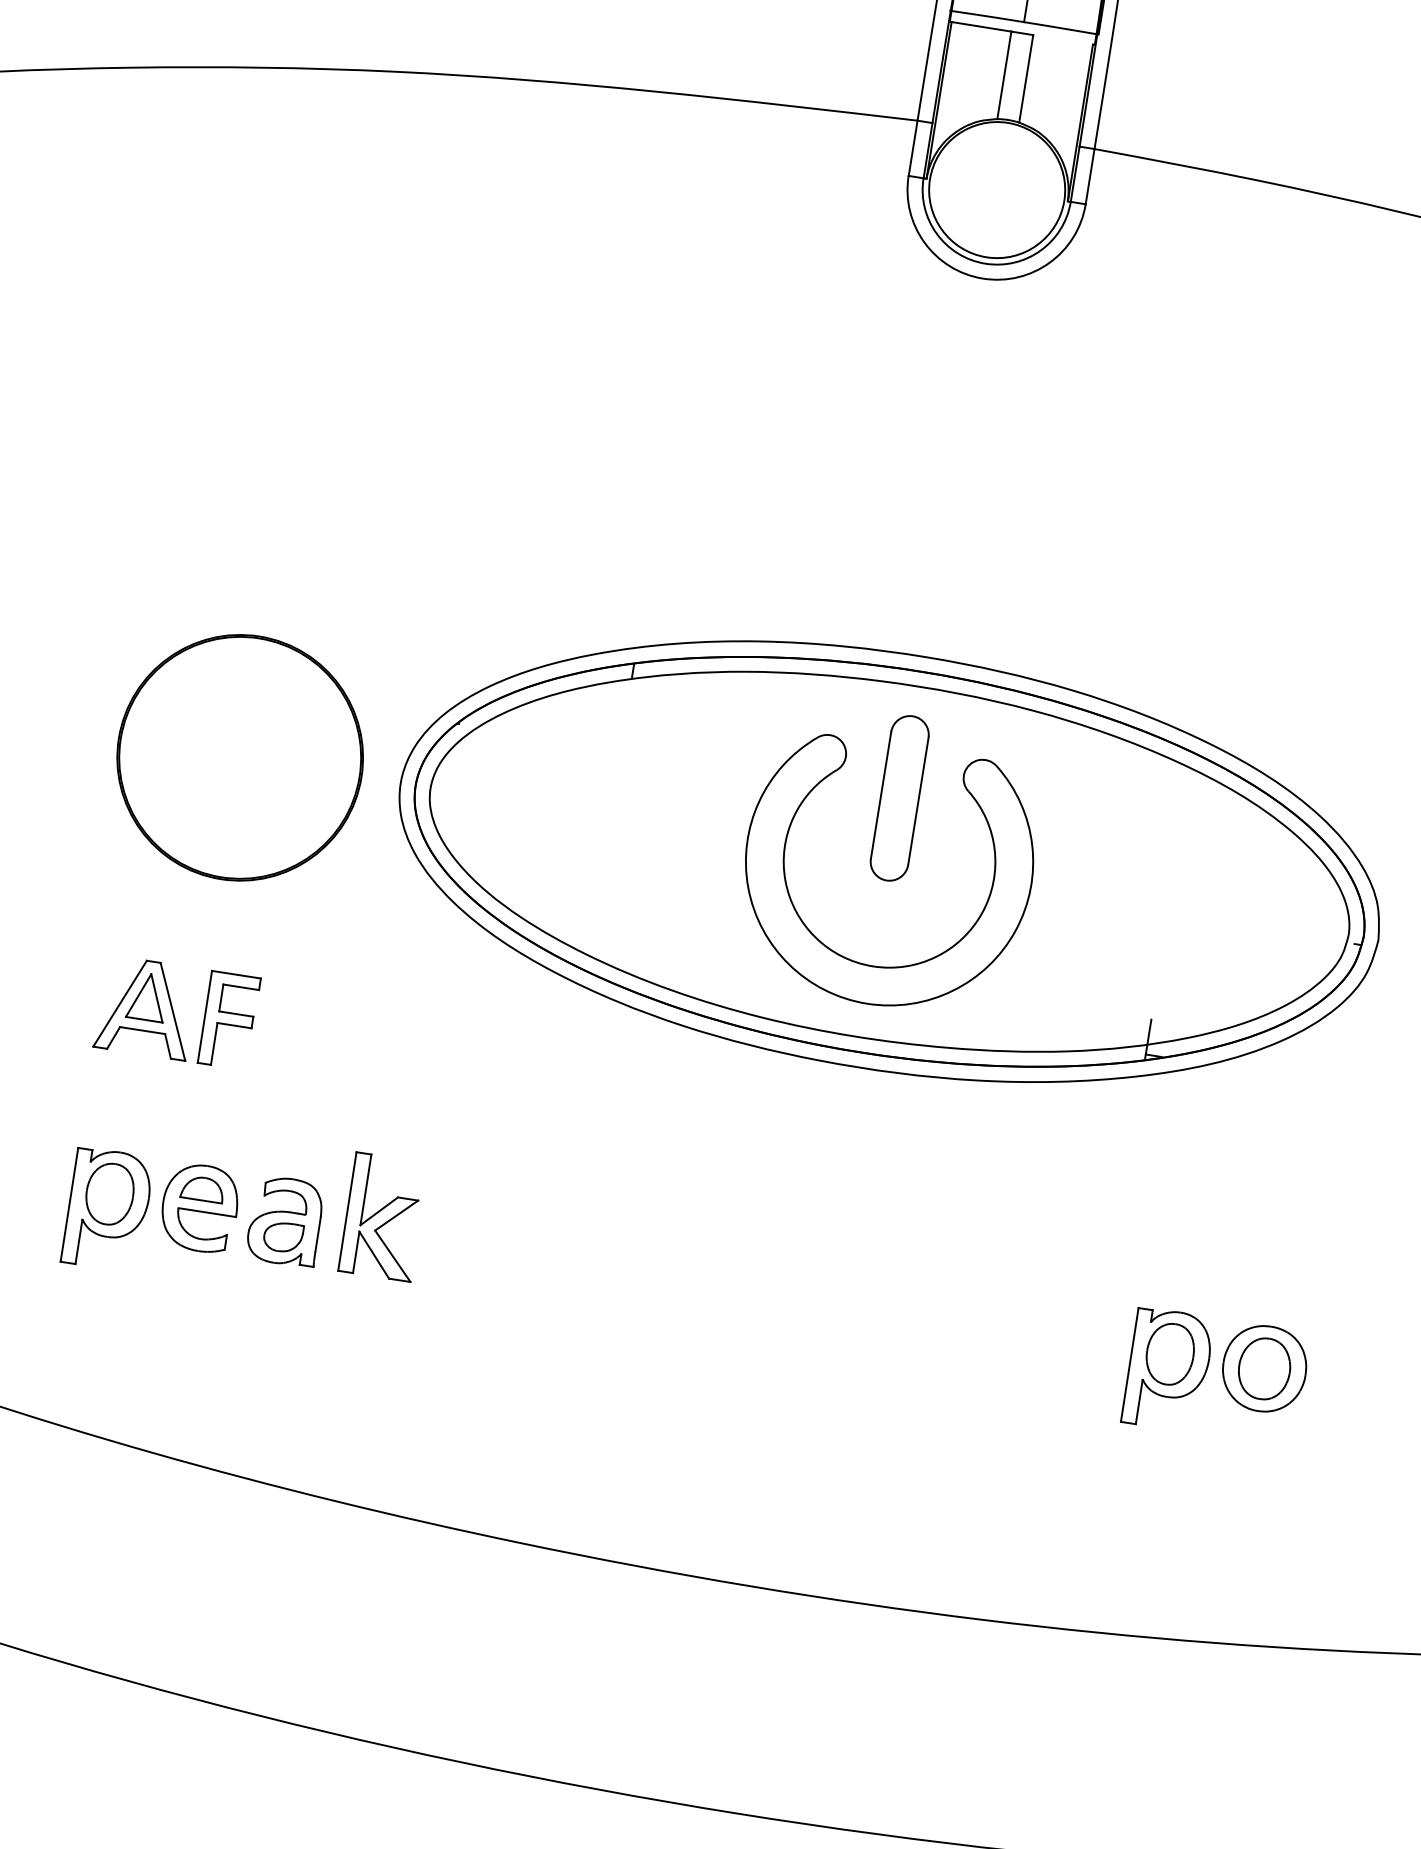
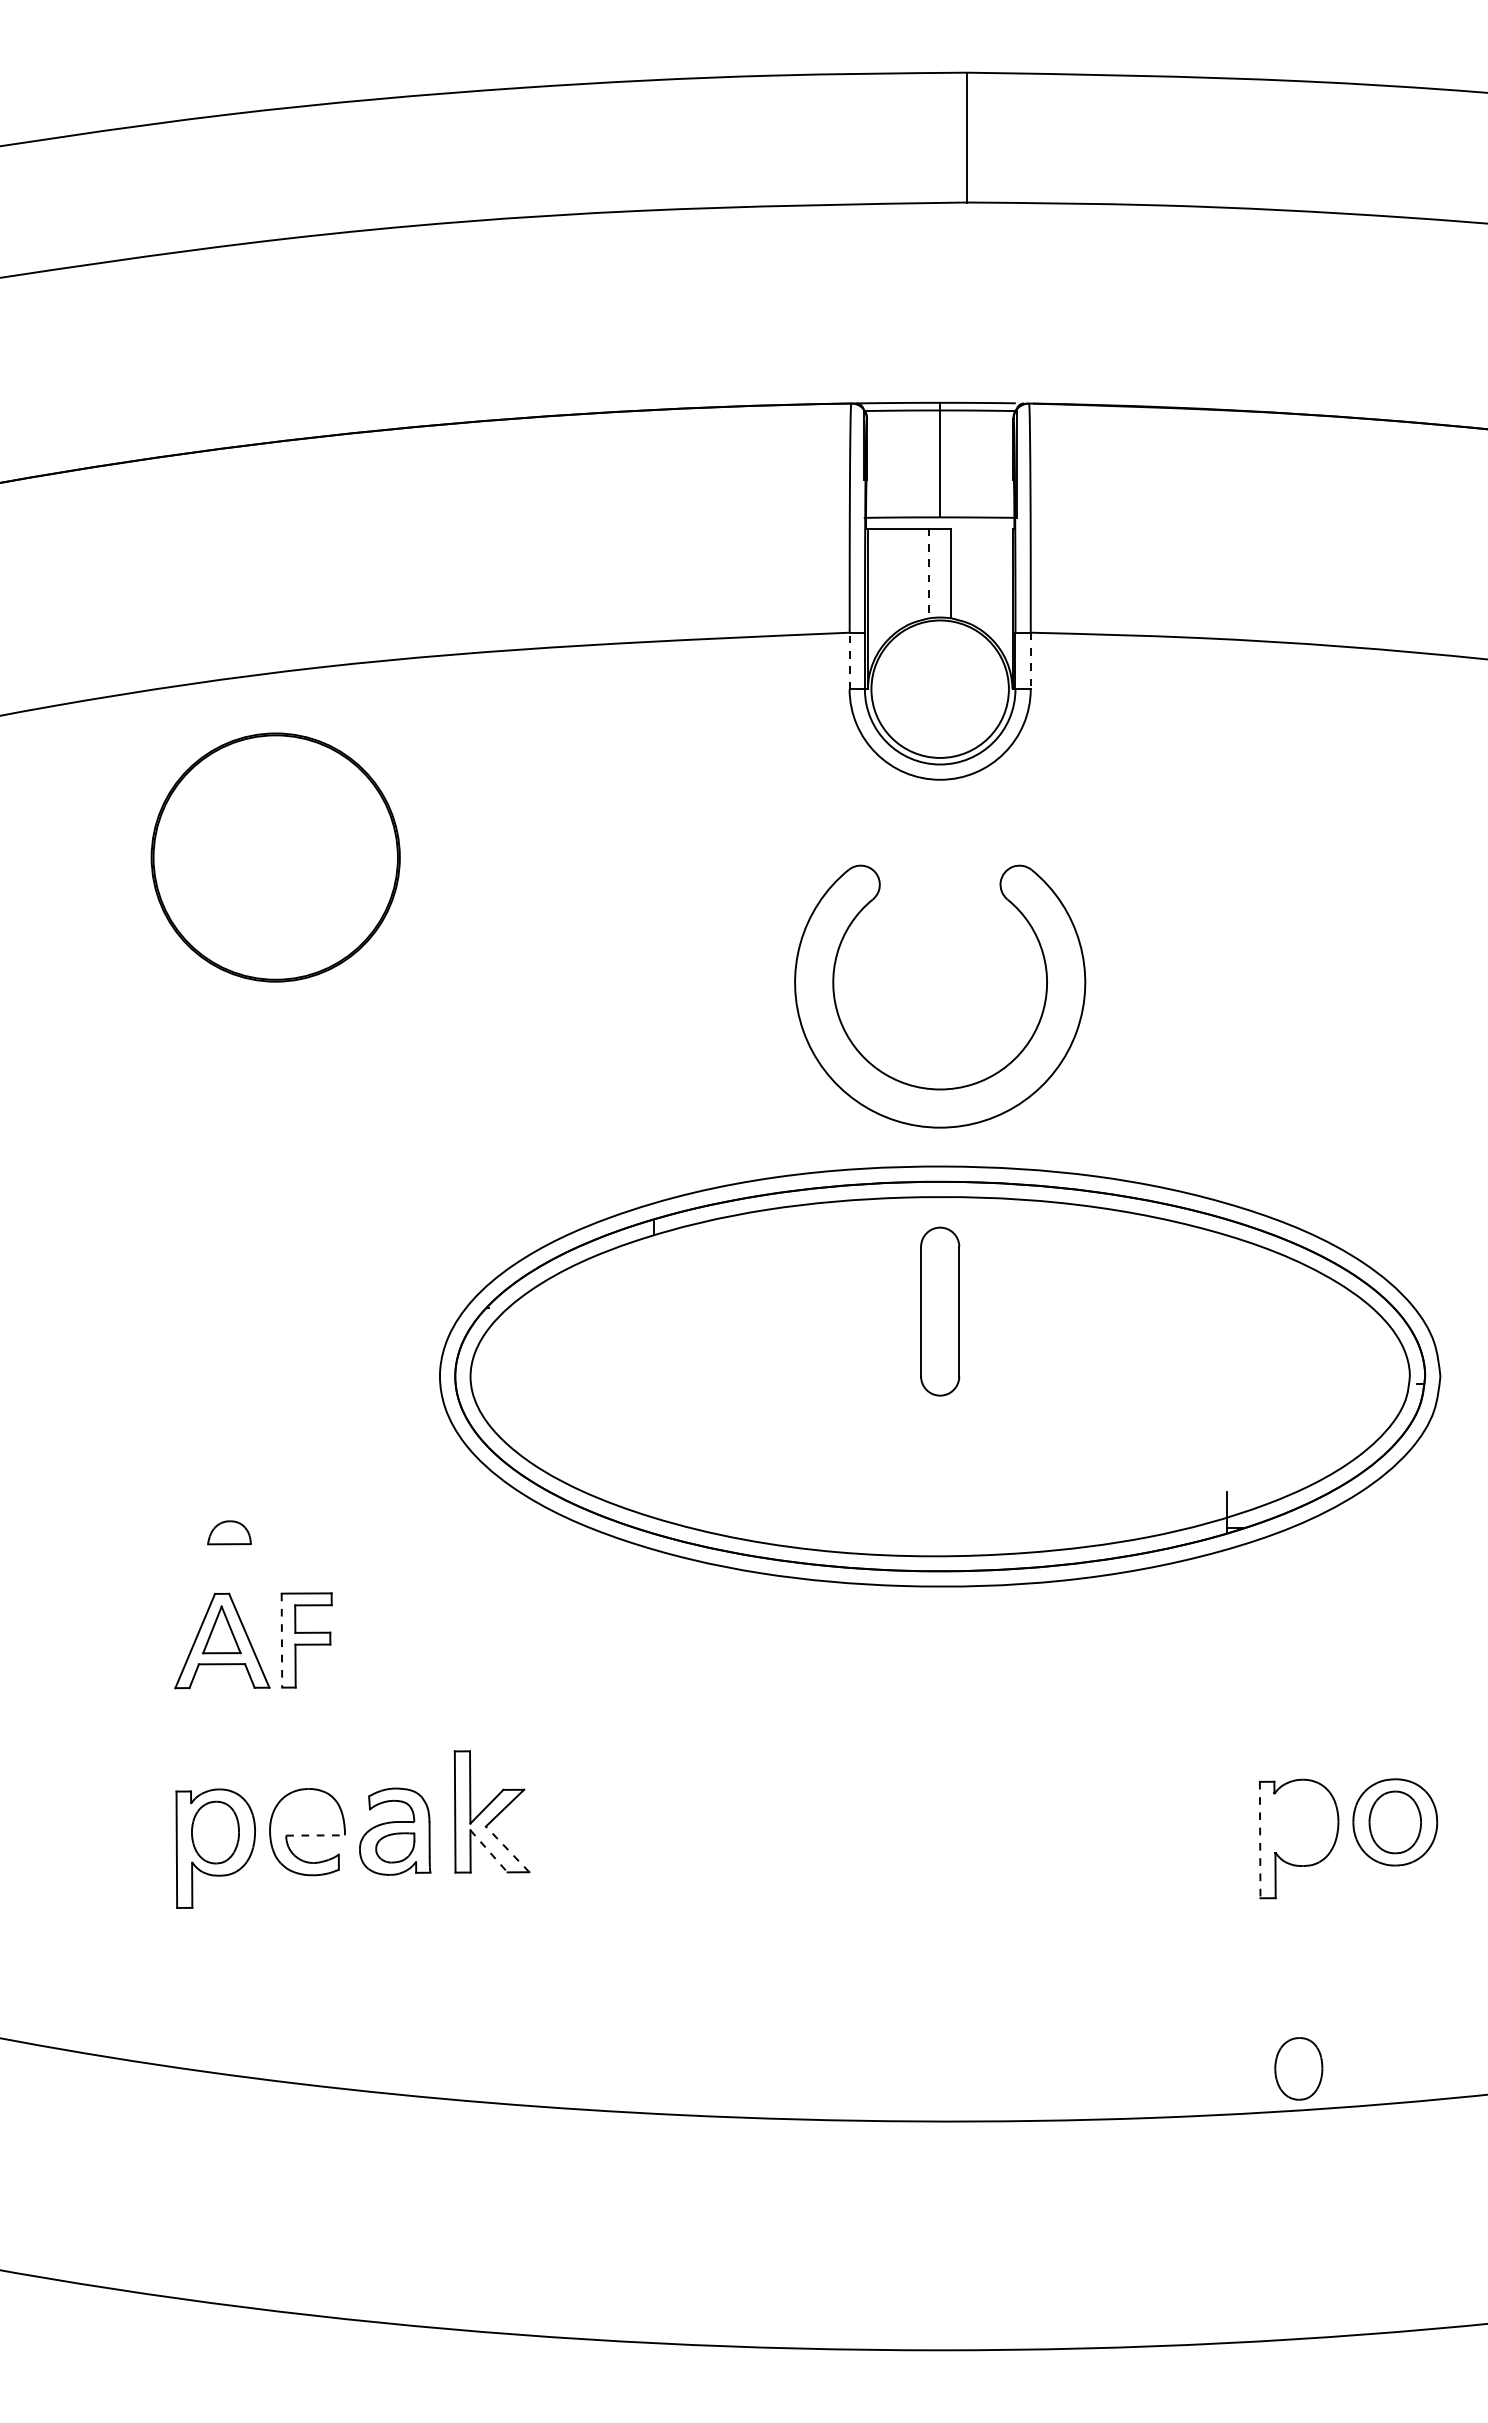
line: (1004, 75) -> (929, 573), solid -> dashed
line: (913, 147) -> (849, 660), solid -> dashed
line: (1089, 177) -> (1030, 661), solid -> dashed
part: (239, 757) -> (275, 857), moved
part: (885, 966) -> (952, 1087), moved
line: (204, 1017) -> (281, 1641), solid -> dashed
part: (202, 1188) -> (229, 1532), moved
line: (208, 1212) -> (316, 1835), solid -> dashed
line: (374, 1255) -> (489, 1851), solid -> dashed
line: (392, 1256) -> (507, 1849), solid -> dashed
part: (1169, 1353) -> (1298, 2068), moved
line: (1130, 1365) -> (1260, 1840), solid -> dashed

